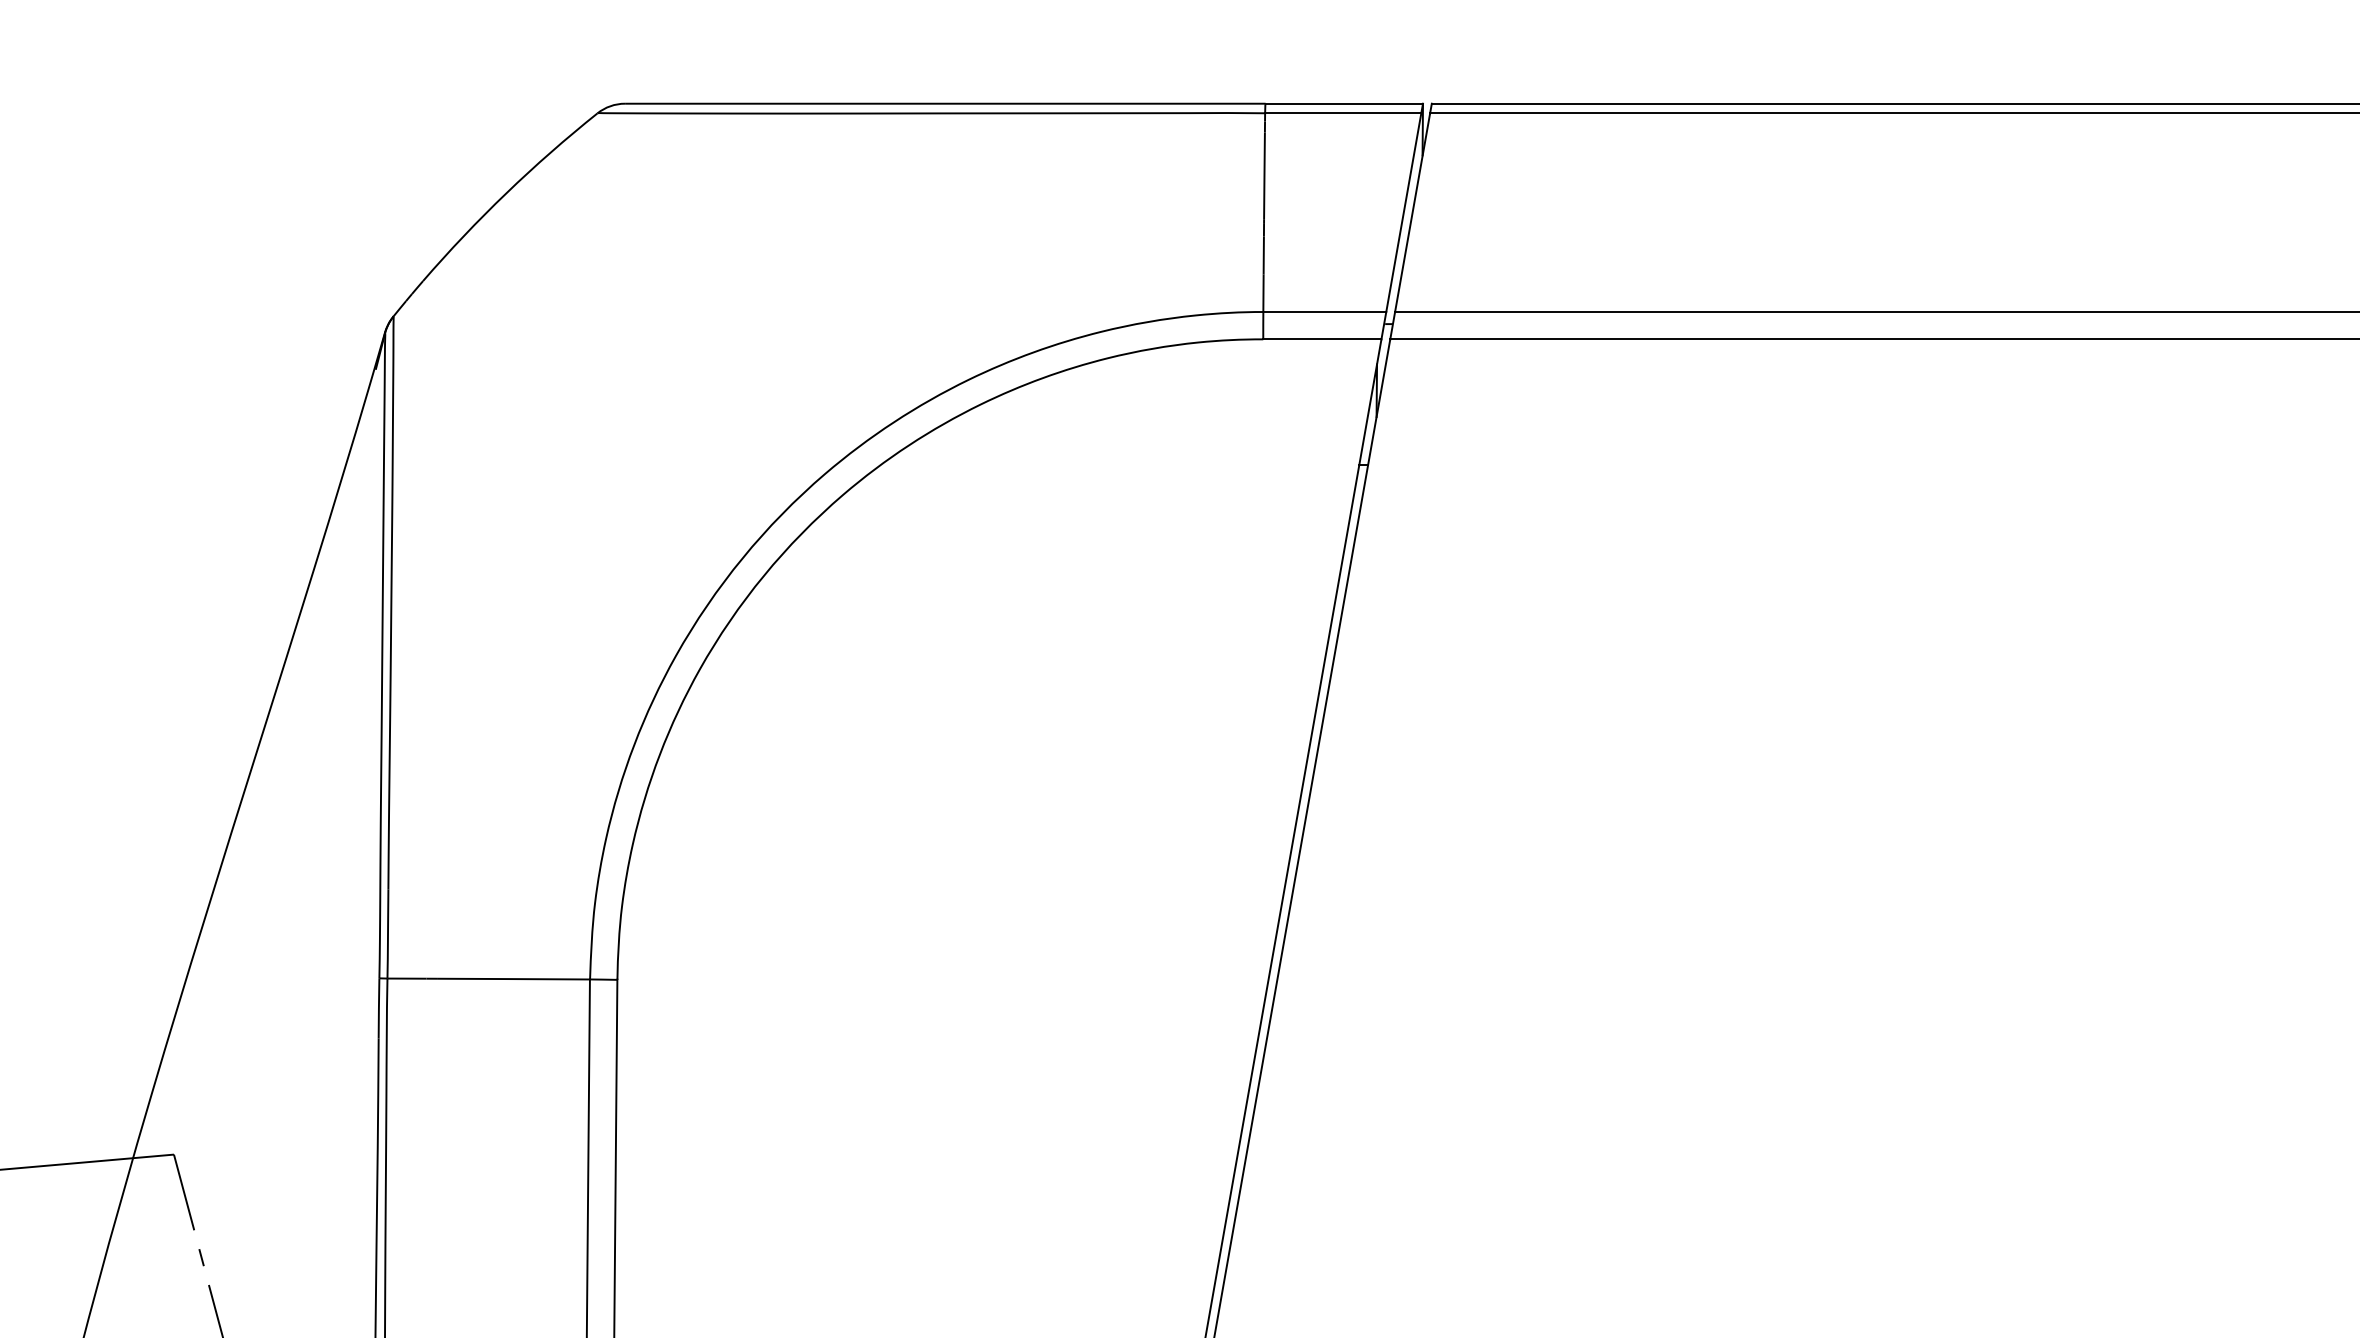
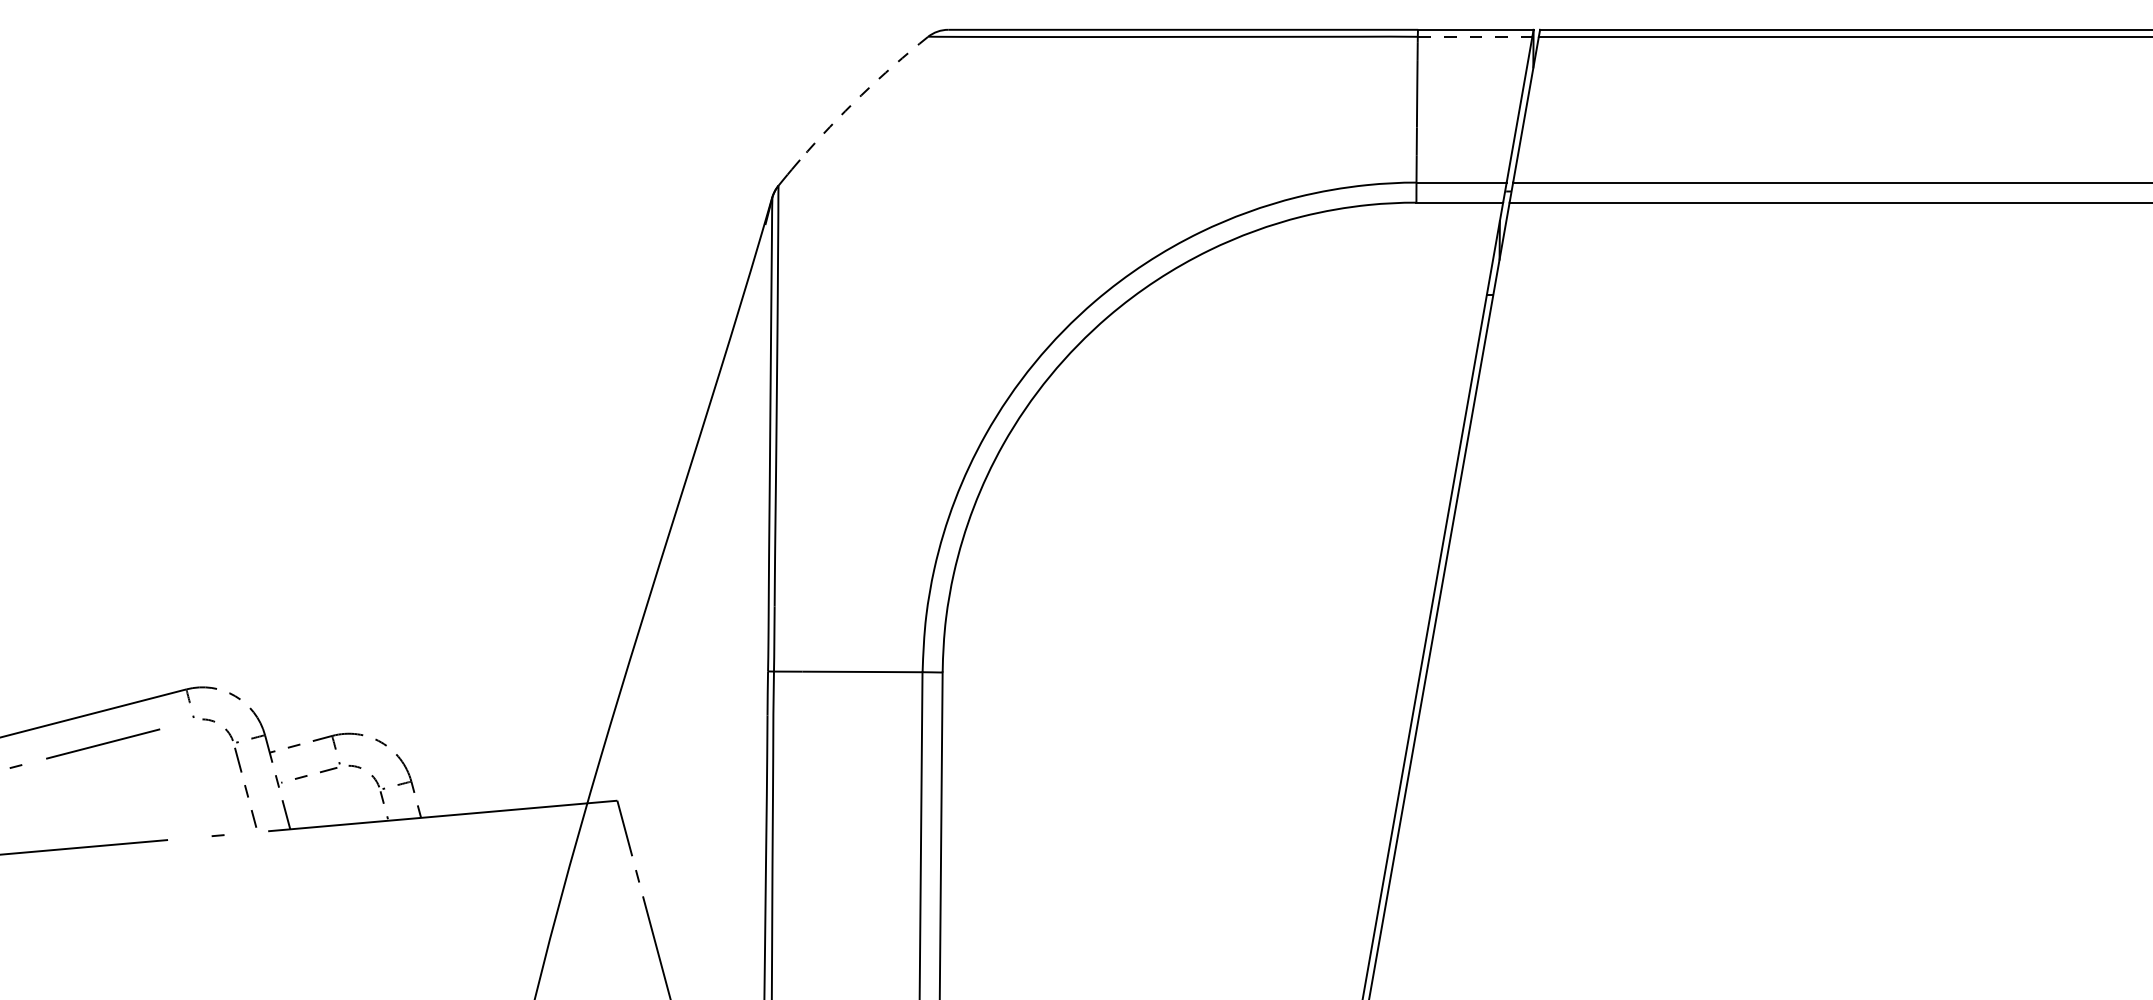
line: (1343, 112) -> (1475, 36), solid -> dashed
arc: (506, 193) -> (861, 95), solid -> dashed

